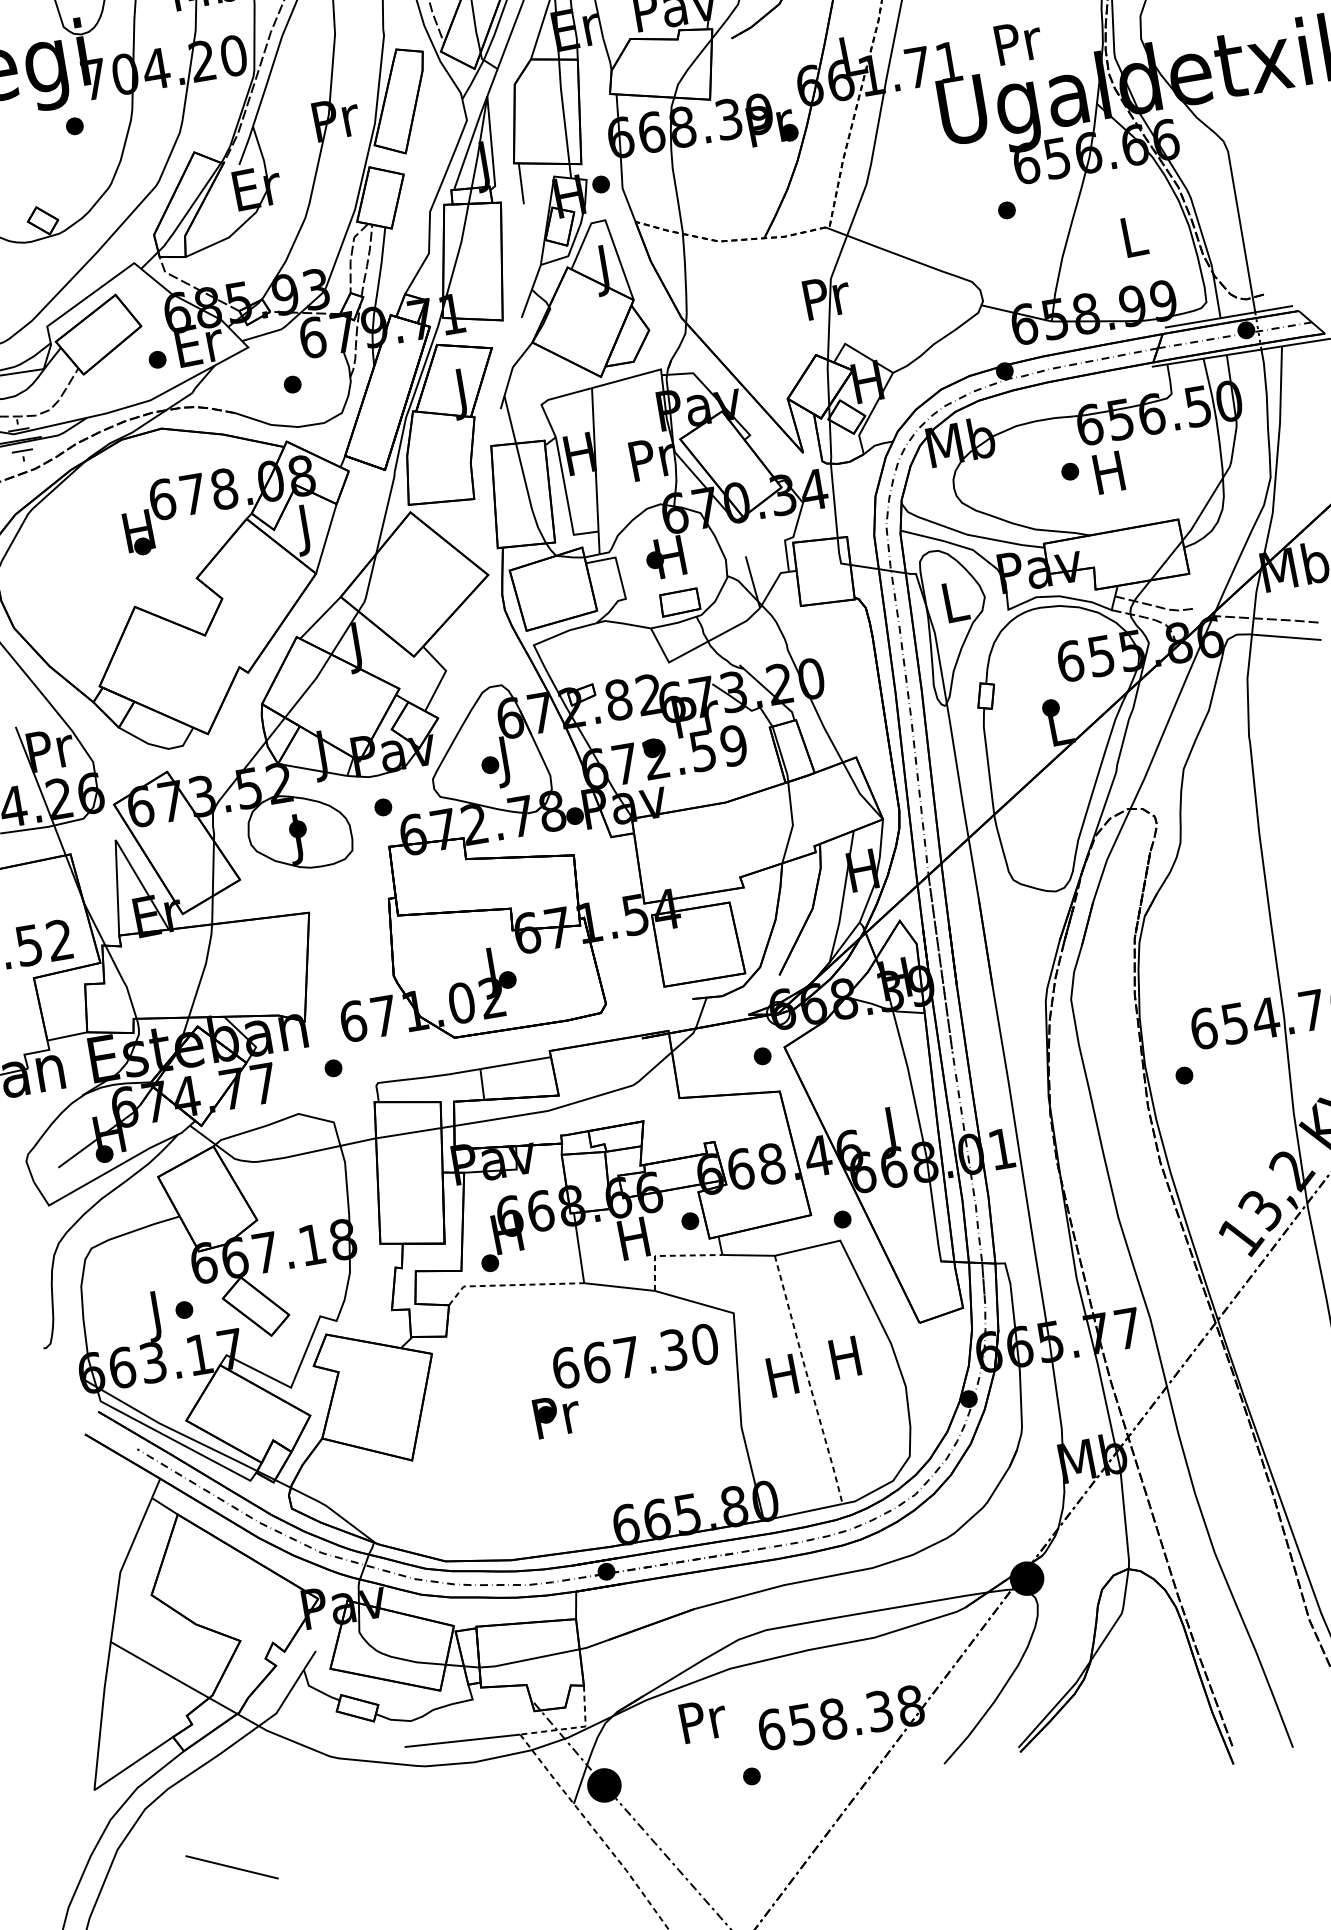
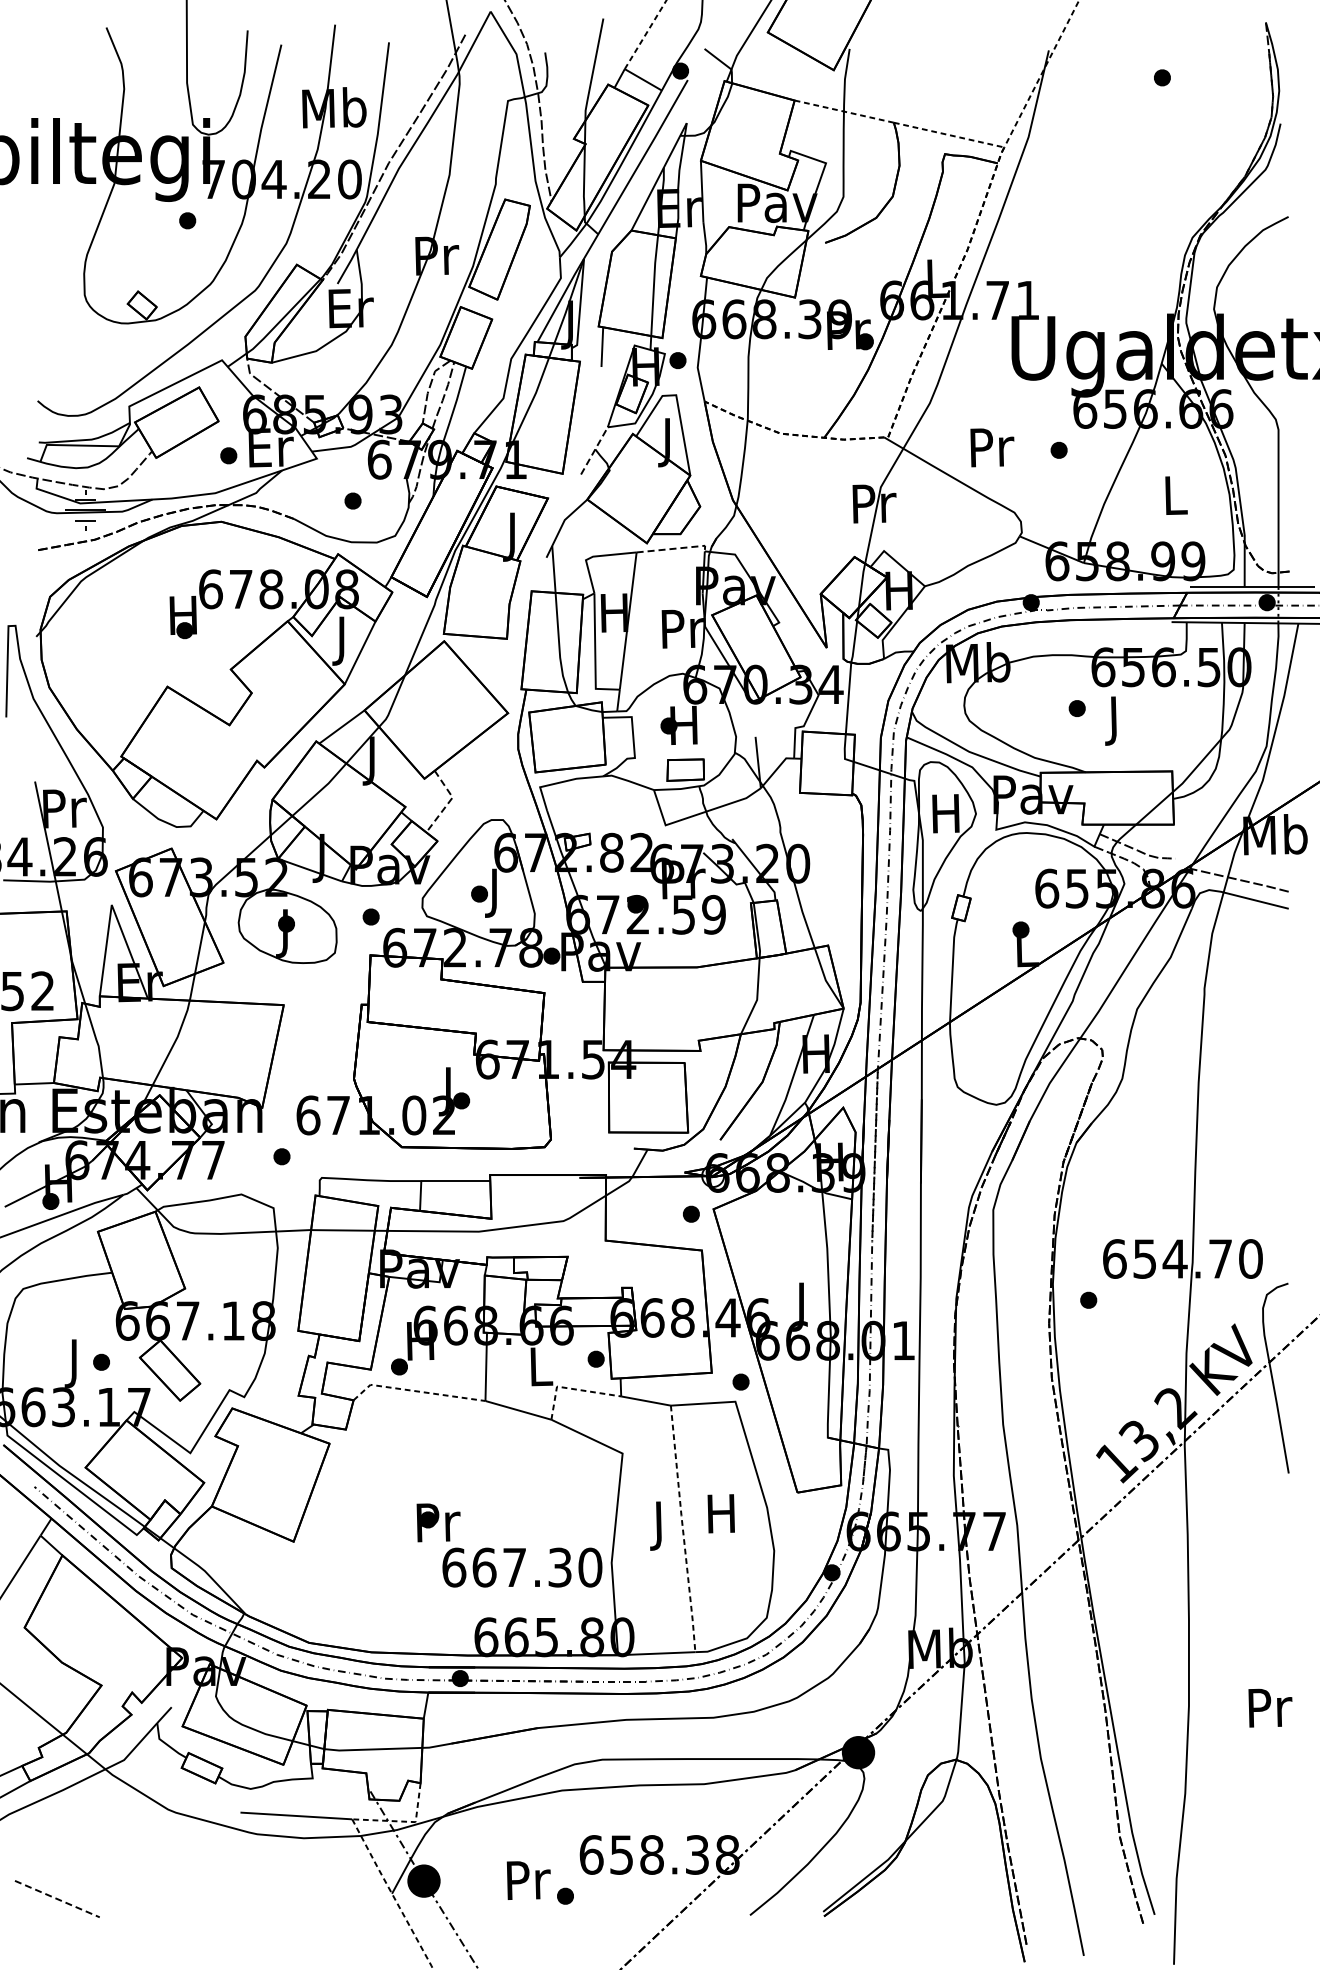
text: (1018, 42) -> (992, 447), moved
line: (531, 291) -> (594, 450), solid -> dashed
line: (630, 377) -> (674, 548), solid -> dashed
text: (1109, 477) -> (1113, 720), H -> J
text: (953, 601) -> (945, 813), L -> H
line: (443, 675) -> (449, 801), solid -> dashed
text: (633, 1238) -> (539, 1366), H -> L
text: (635, 1356) -> (522, 1567), moved
text: (782, 1380) -> (658, 1525), H -> J
text: (703, 1720) -> (528, 1880), moved
line: (232, 1867) -> (57, 1899), solid -> dashed

